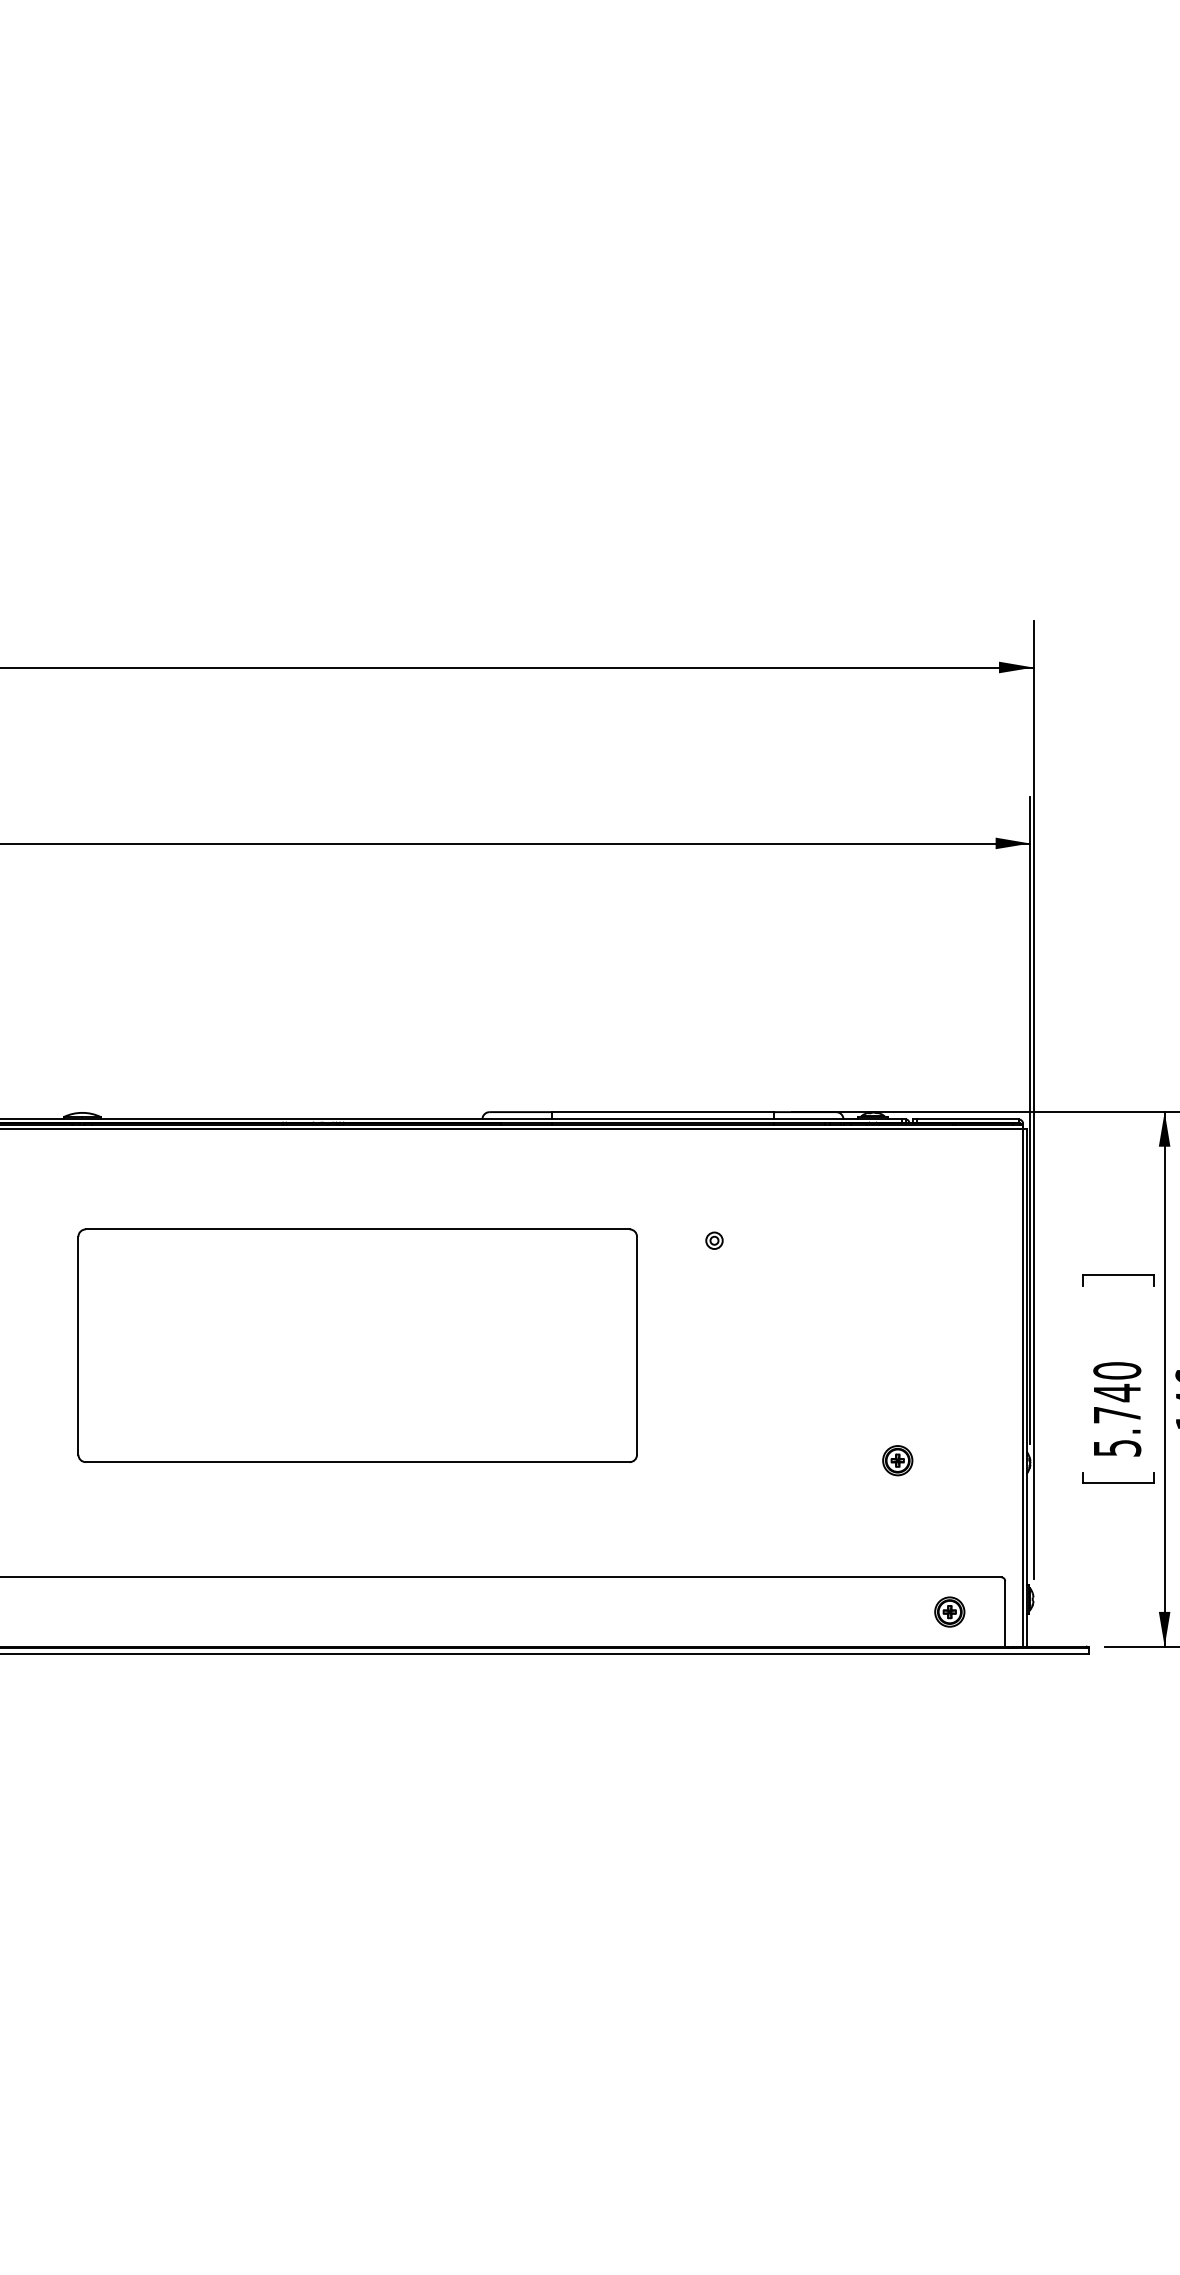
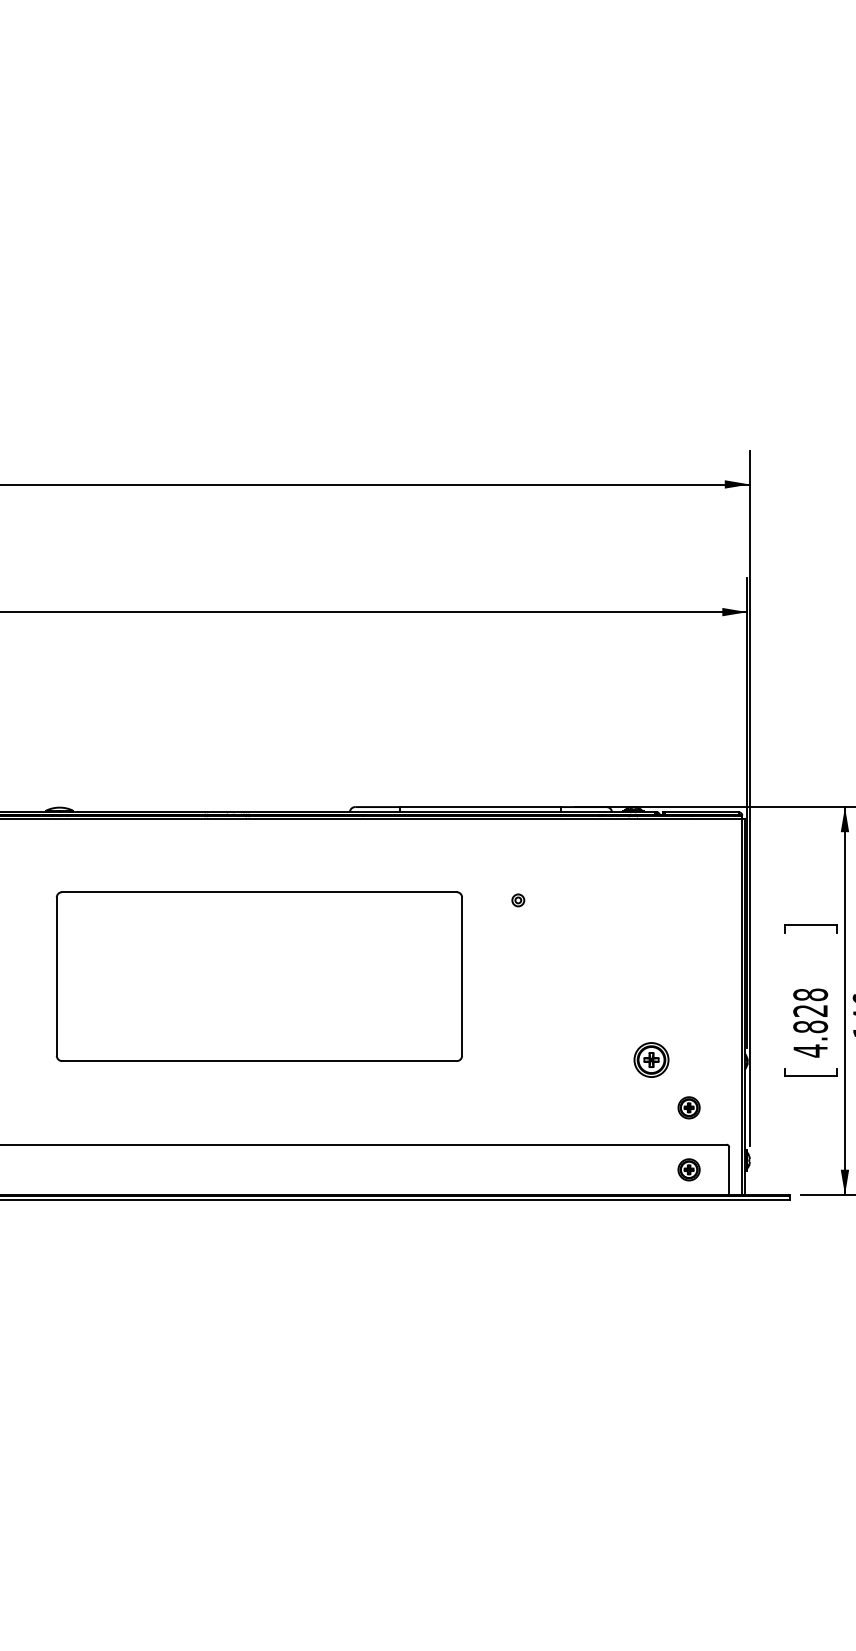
text: (1117, 1408) -> (810, 1022), 5.740 -> 4.828
part: (896, 1459) -> (650, 1059), size x1.6
part: (948, 1526) -> (688, 1107), added

